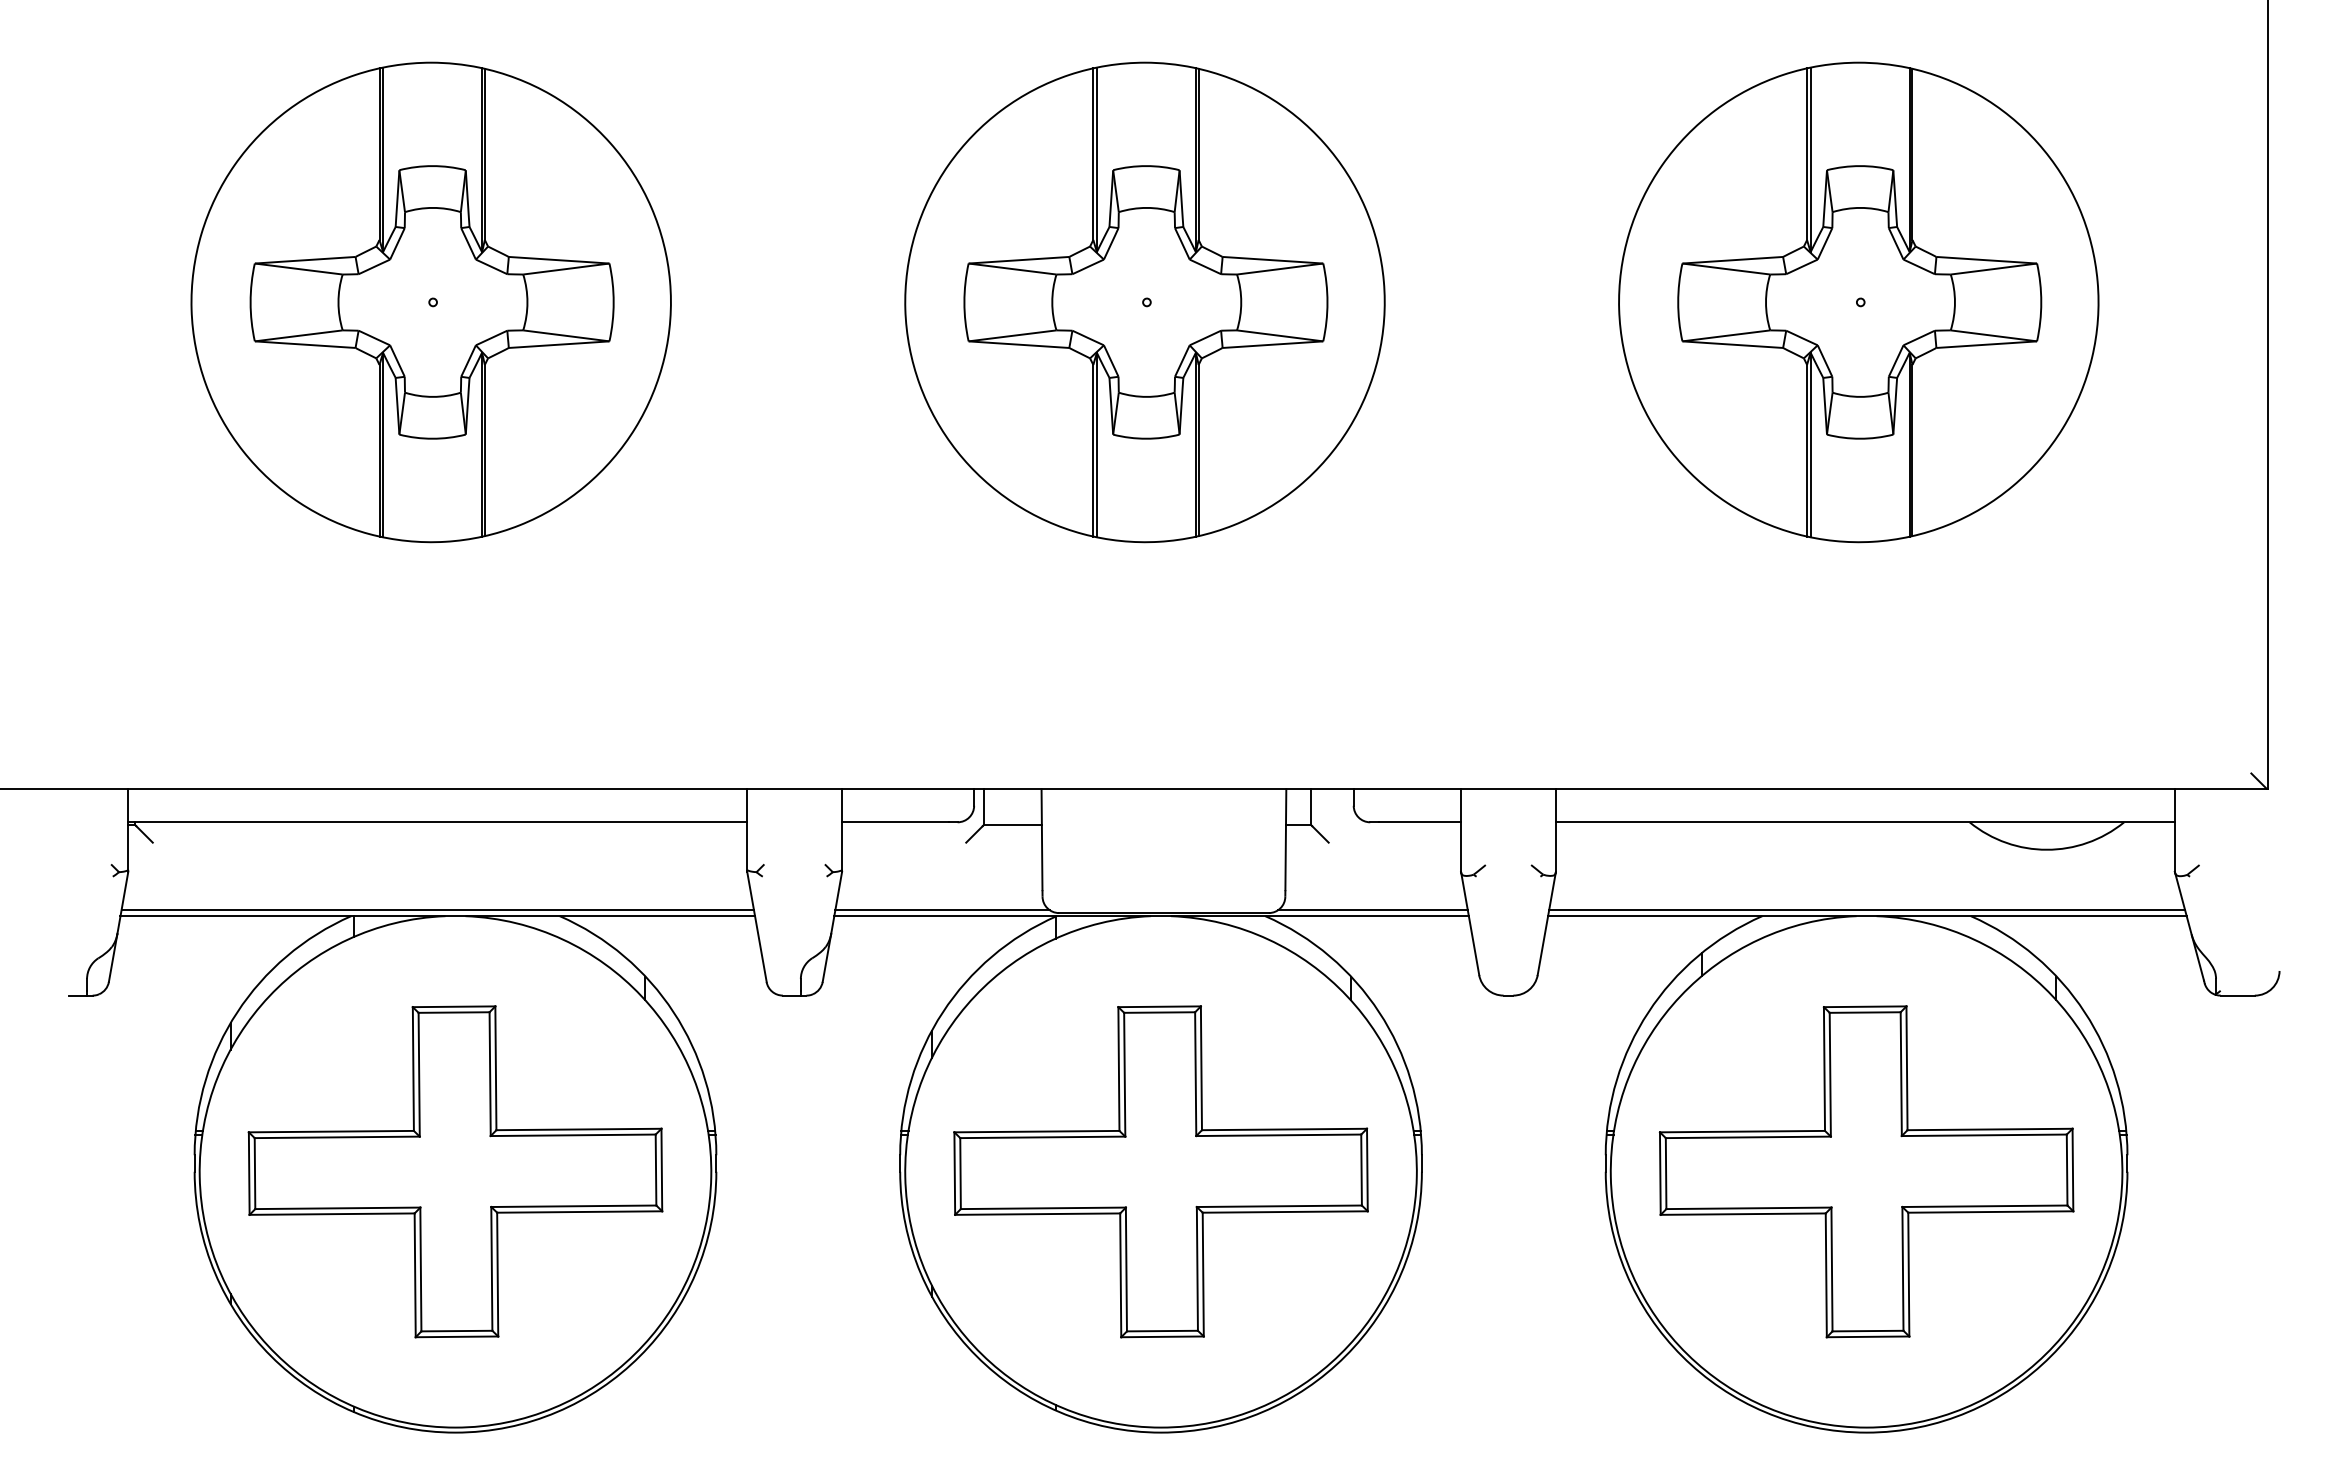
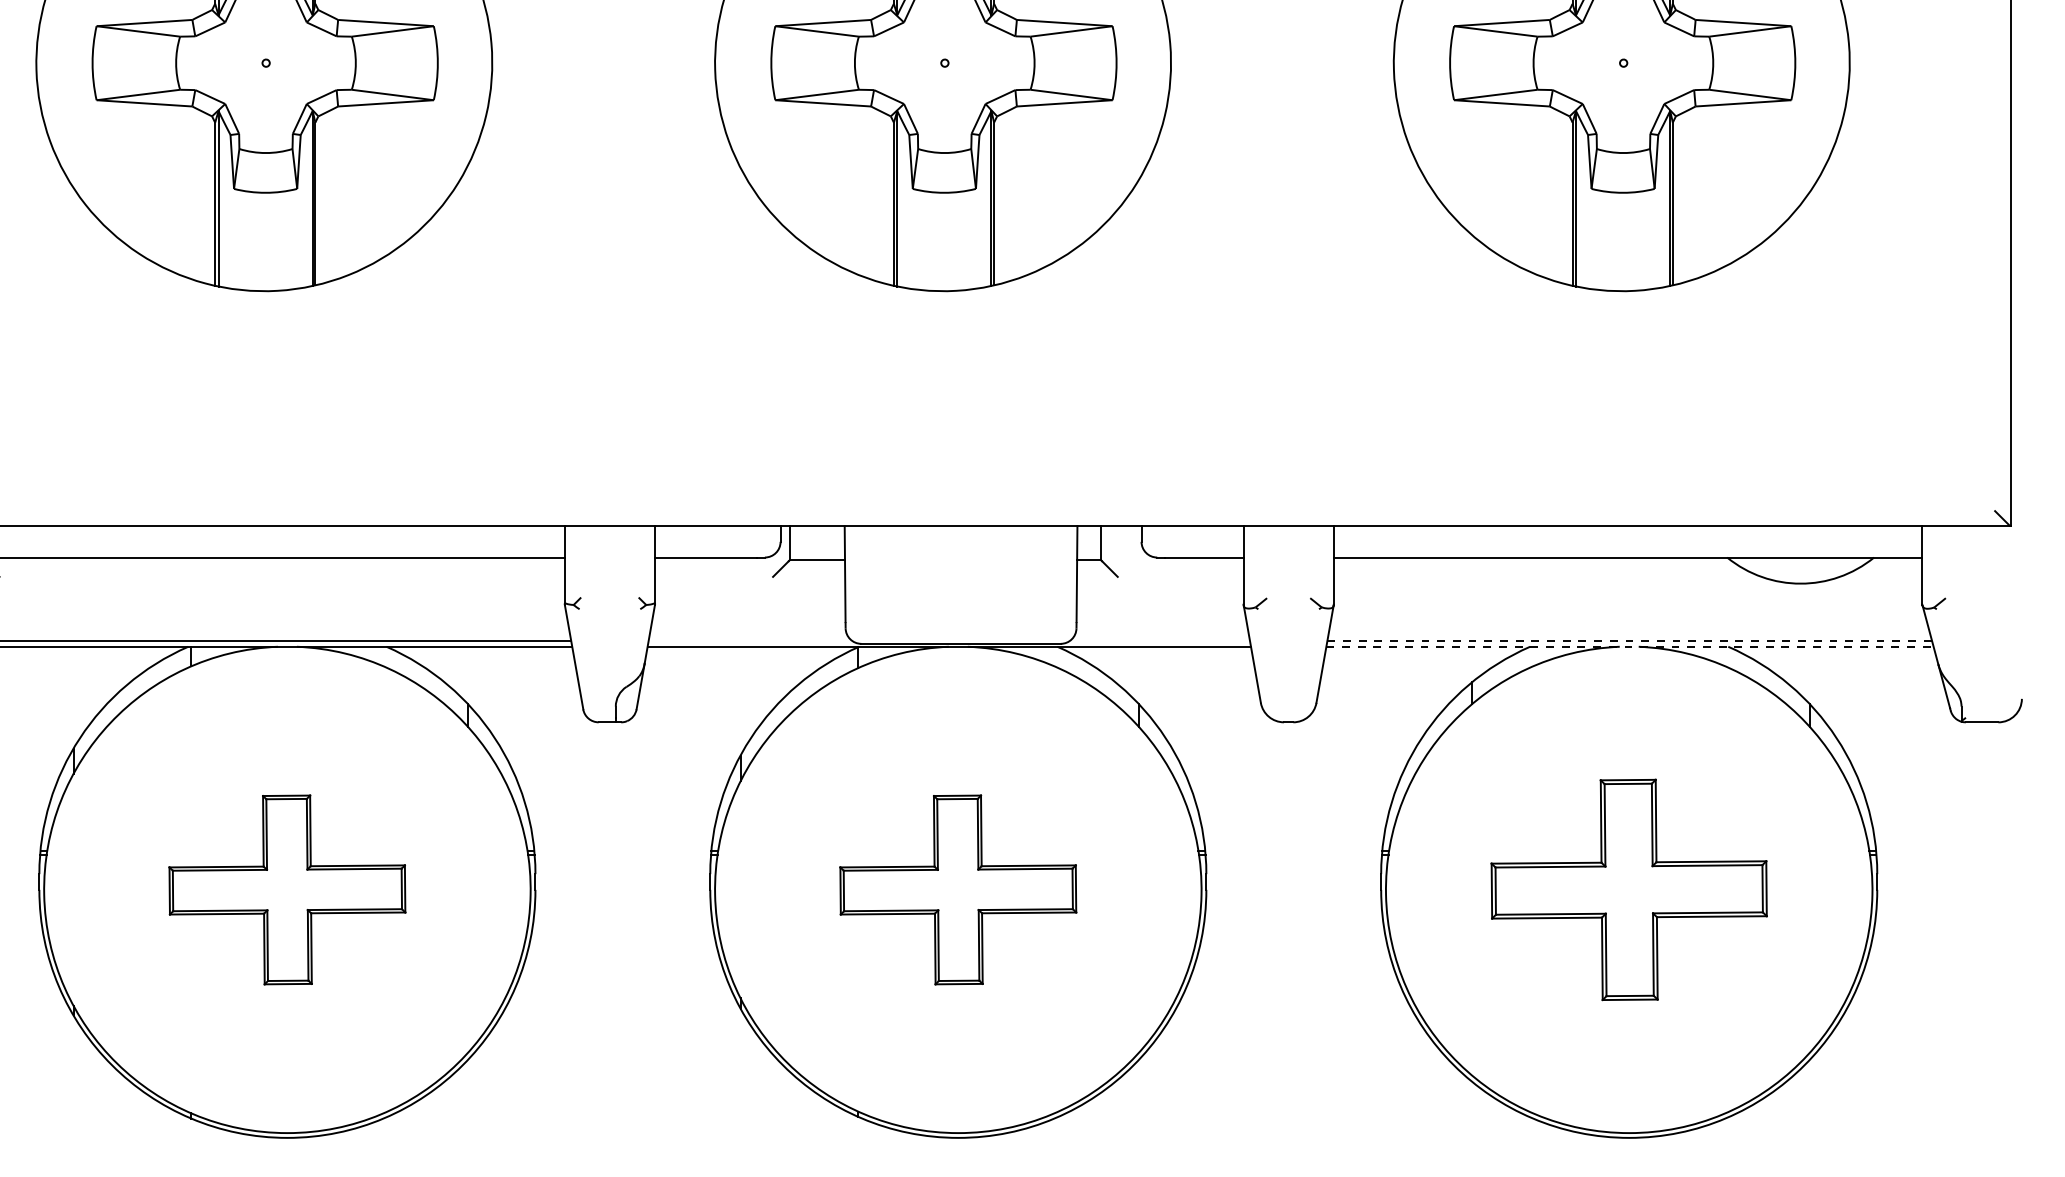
line: (942, 910) -> (750, 641), removed
line: (1372, 910) -> (1159, 641), removed
line: (1867, 910) -> (1630, 641), solid -> dashed
line: (1867, 916) -> (1630, 647), solid -> dashed
part: (455, 1171) -> (287, 889), size x0.6
part: (1160, 1171) -> (957, 889), size x0.6
part: (1866, 1171) -> (1629, 889), size x0.7

